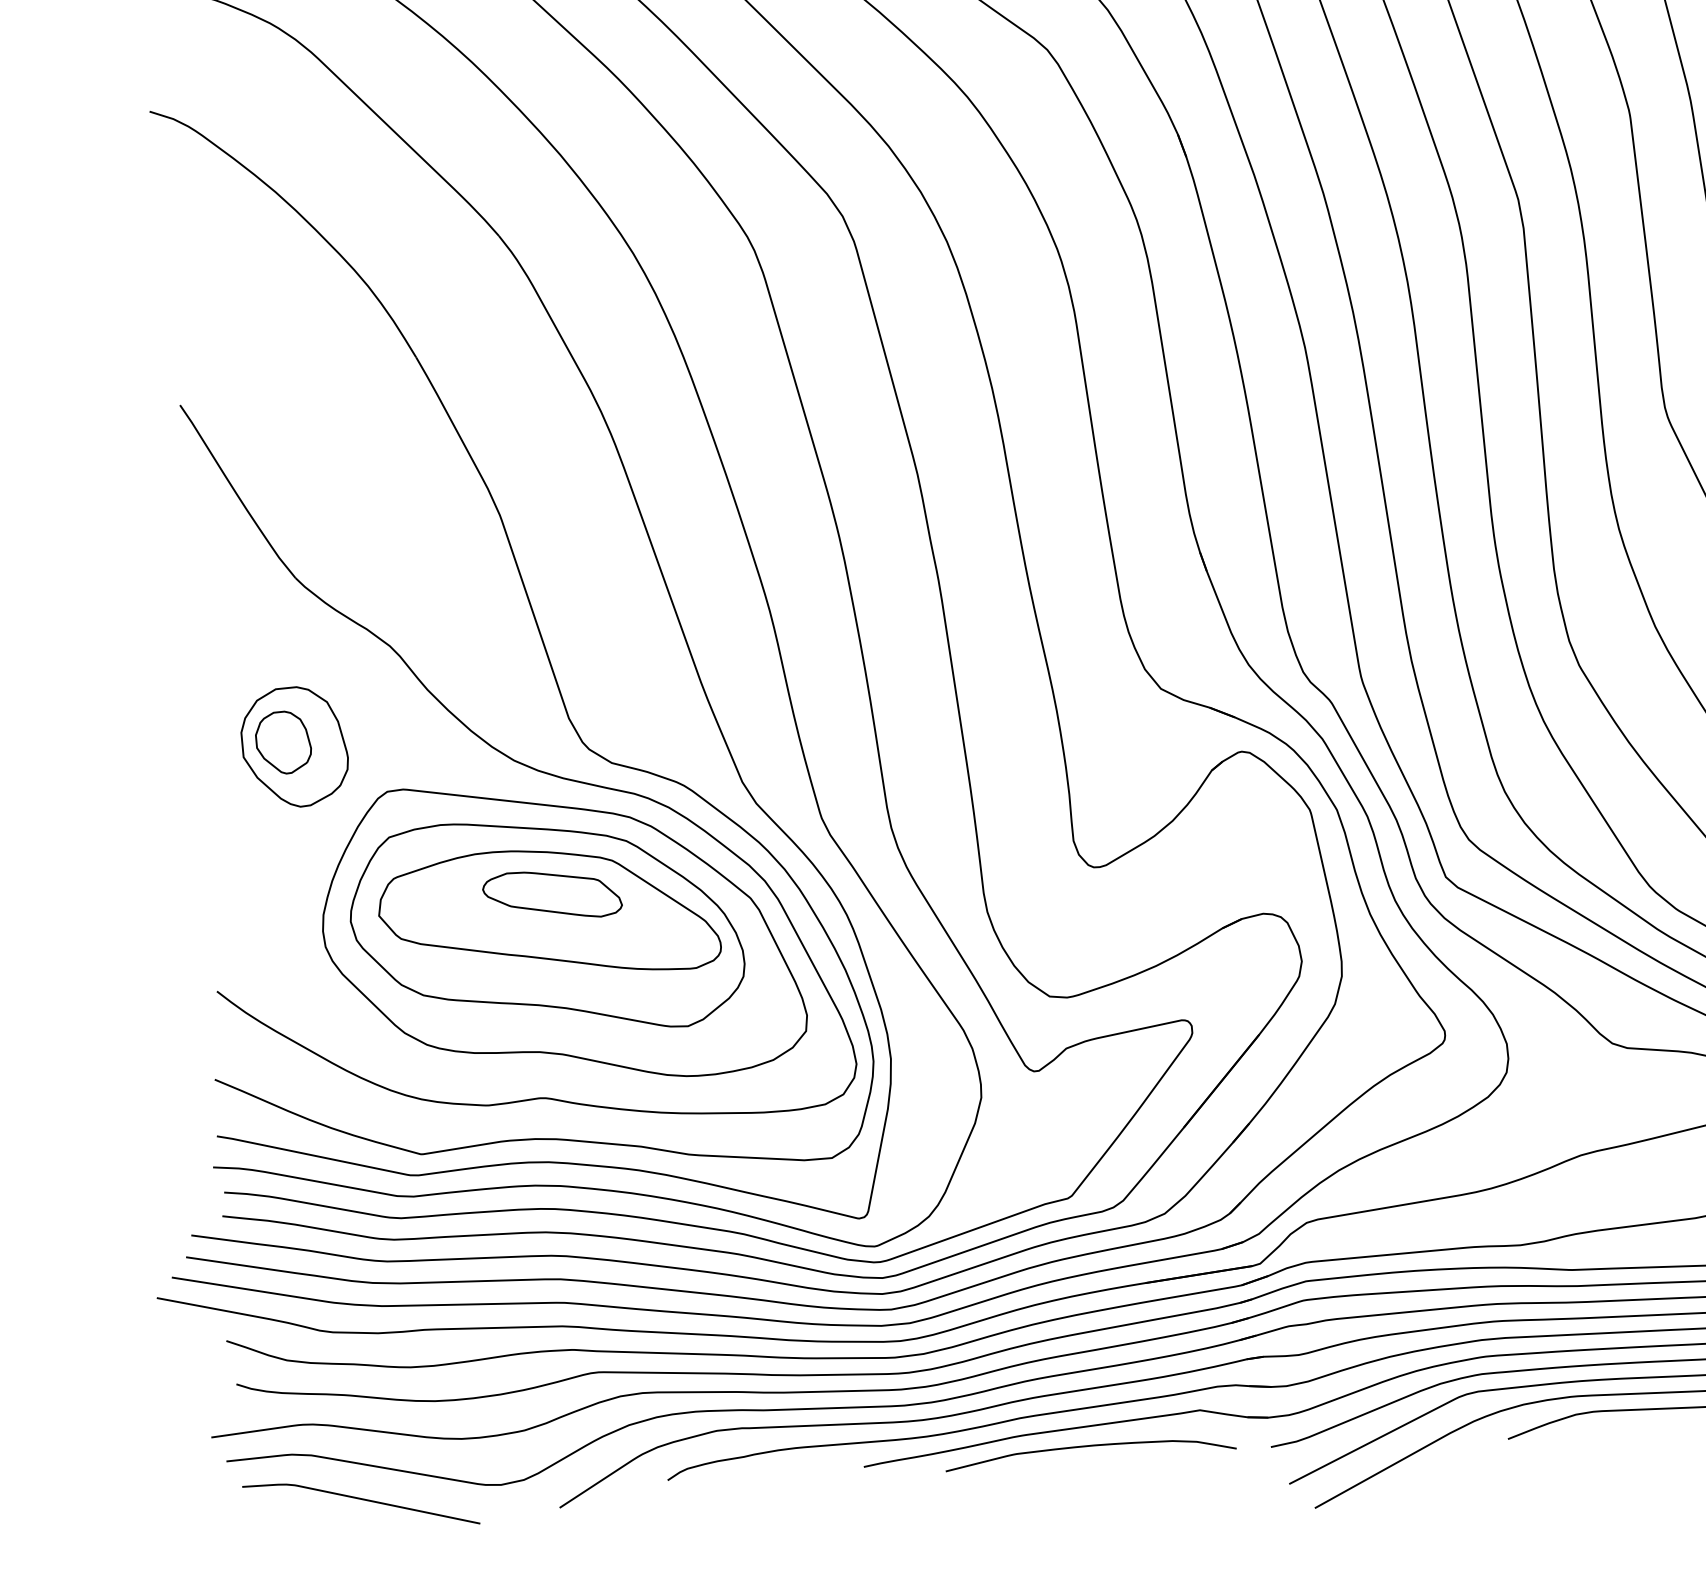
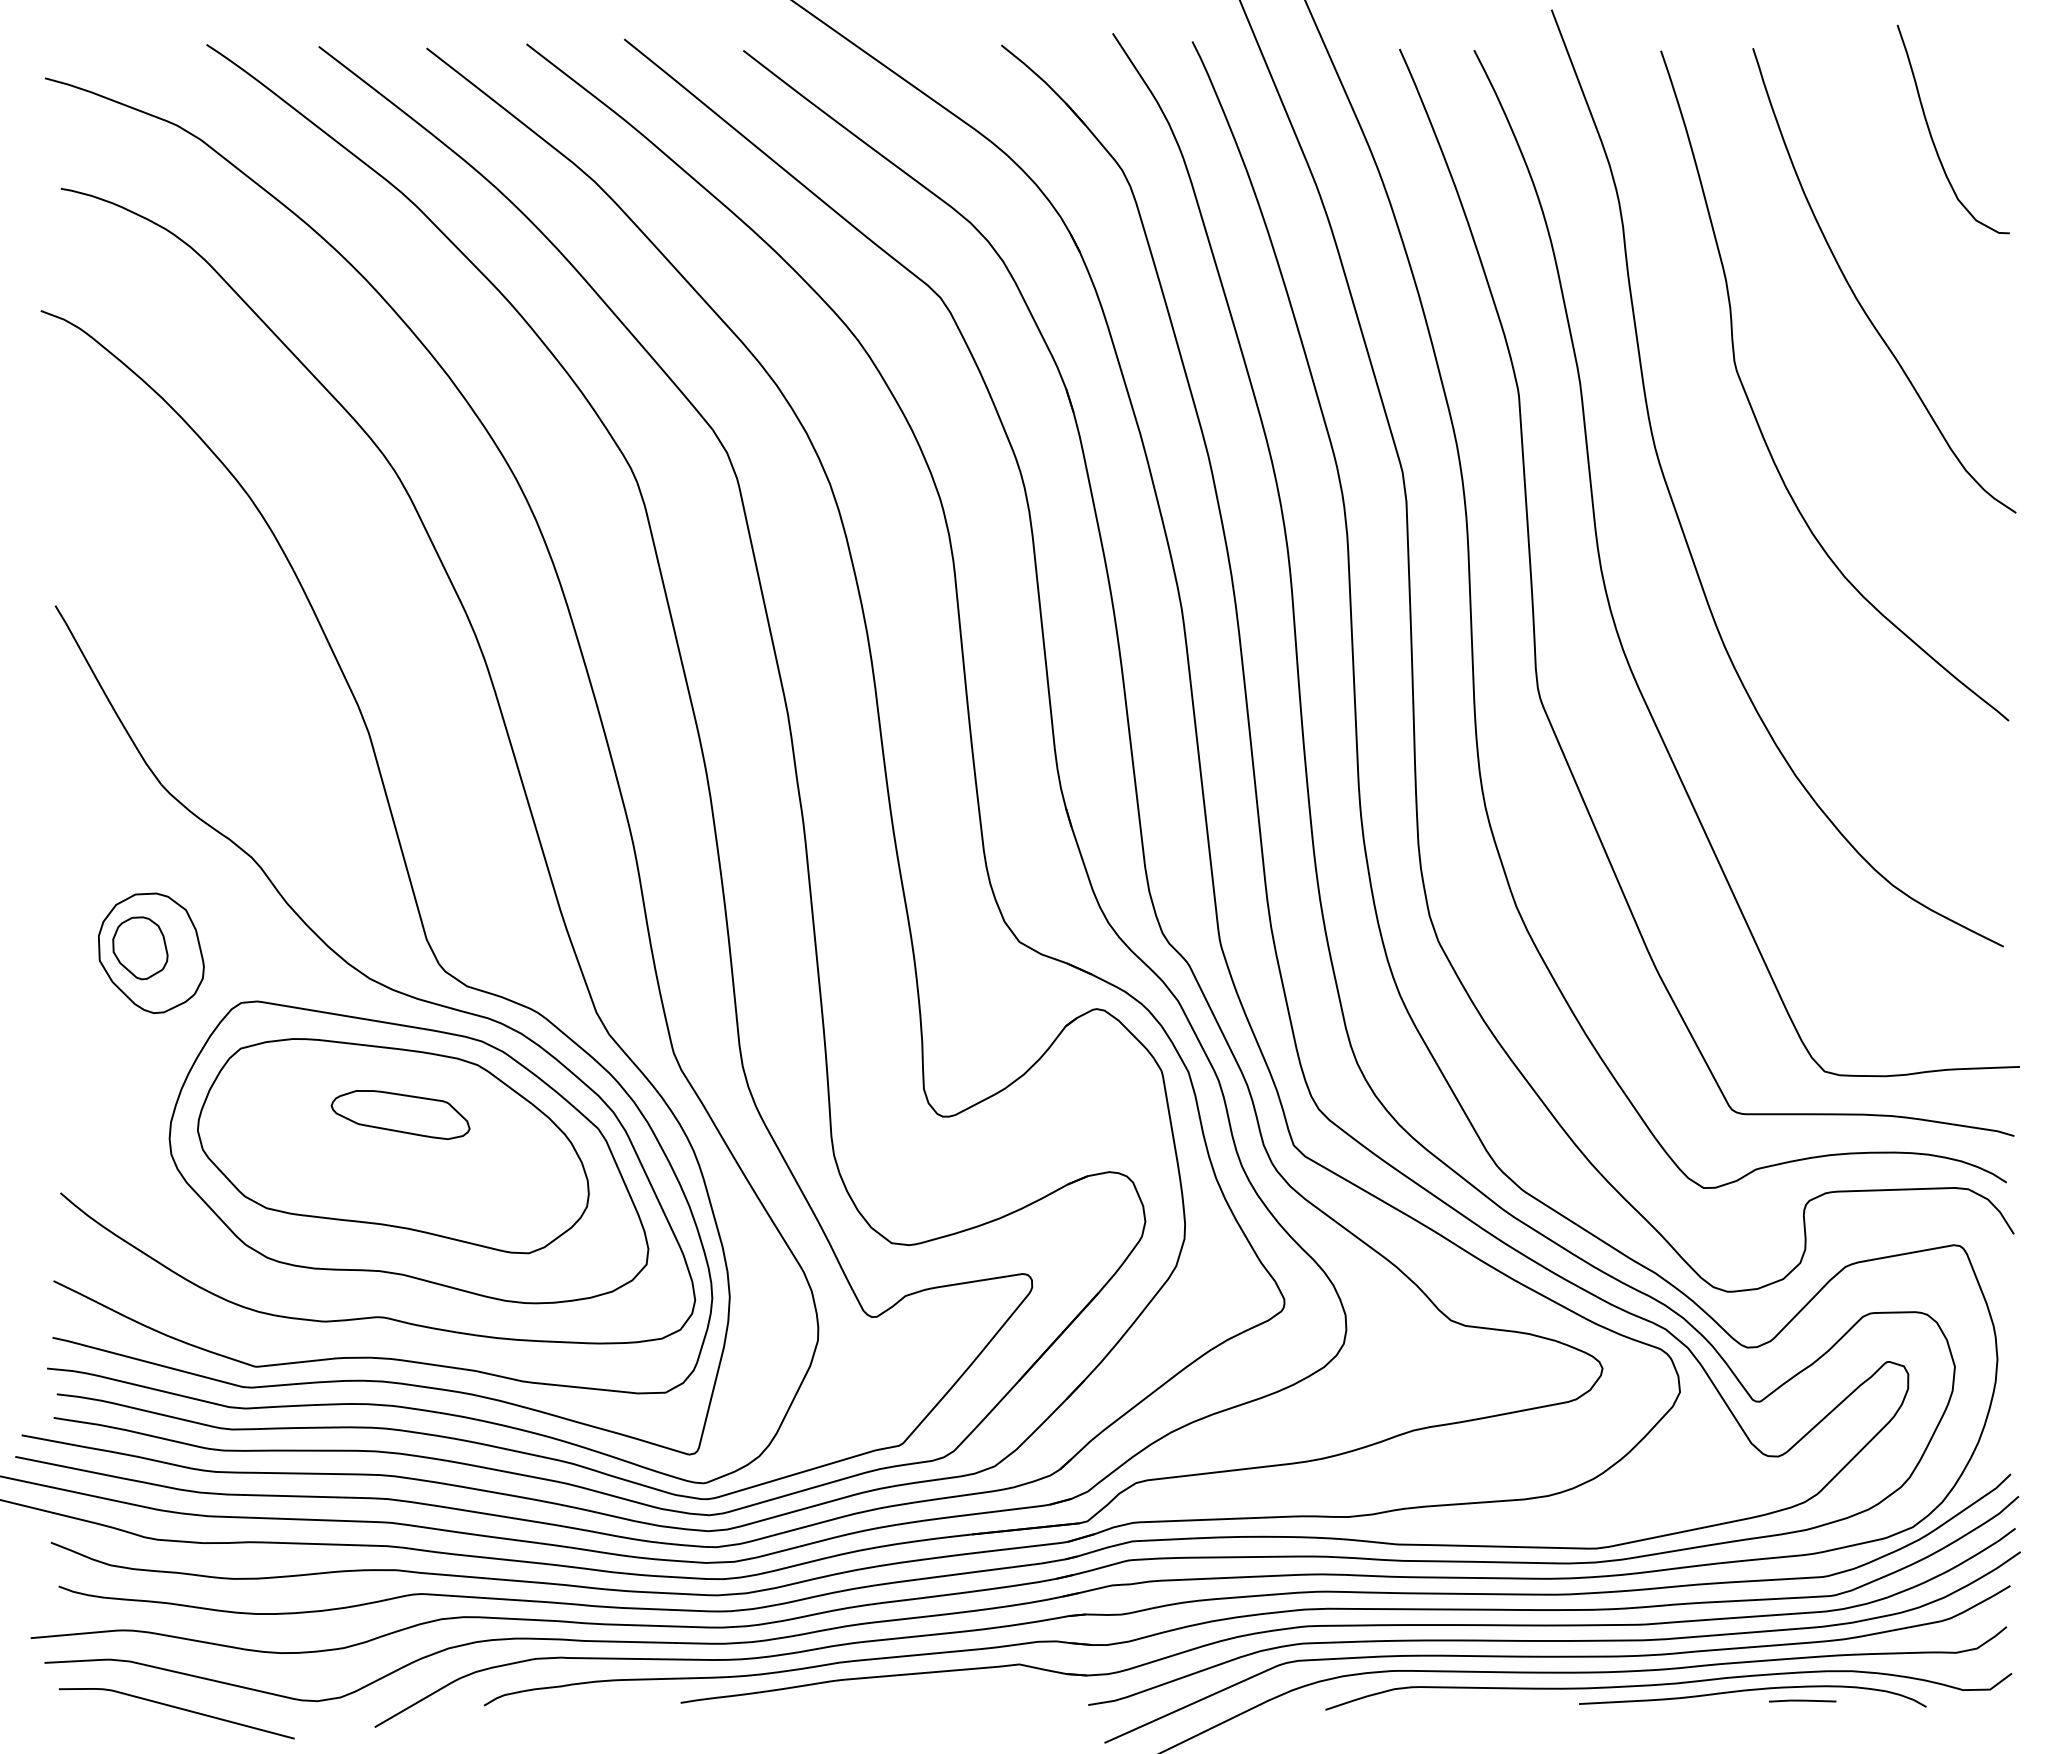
part: (549, 912) -> (396, 1132), removed
curve: (1086, 1447) -> (904, 1695), removed

